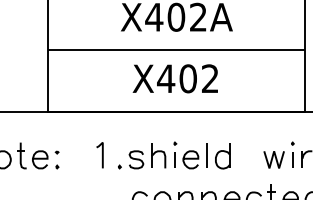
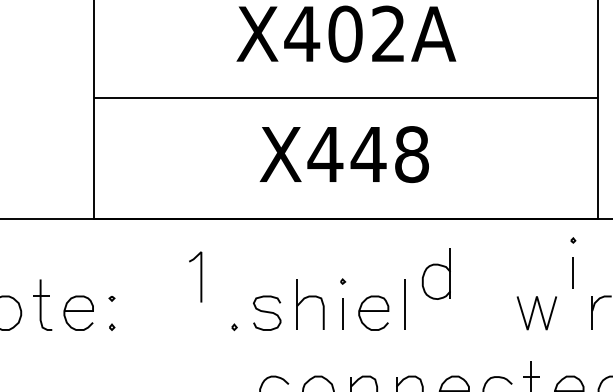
text: (198, 78) -> (388, 153), X402 -> X448
part: (292, 154) -> (572, 261), moved
line: (101, 155) -> (198, 277), moved
part: (222, 156) -> (435, 275), moved

